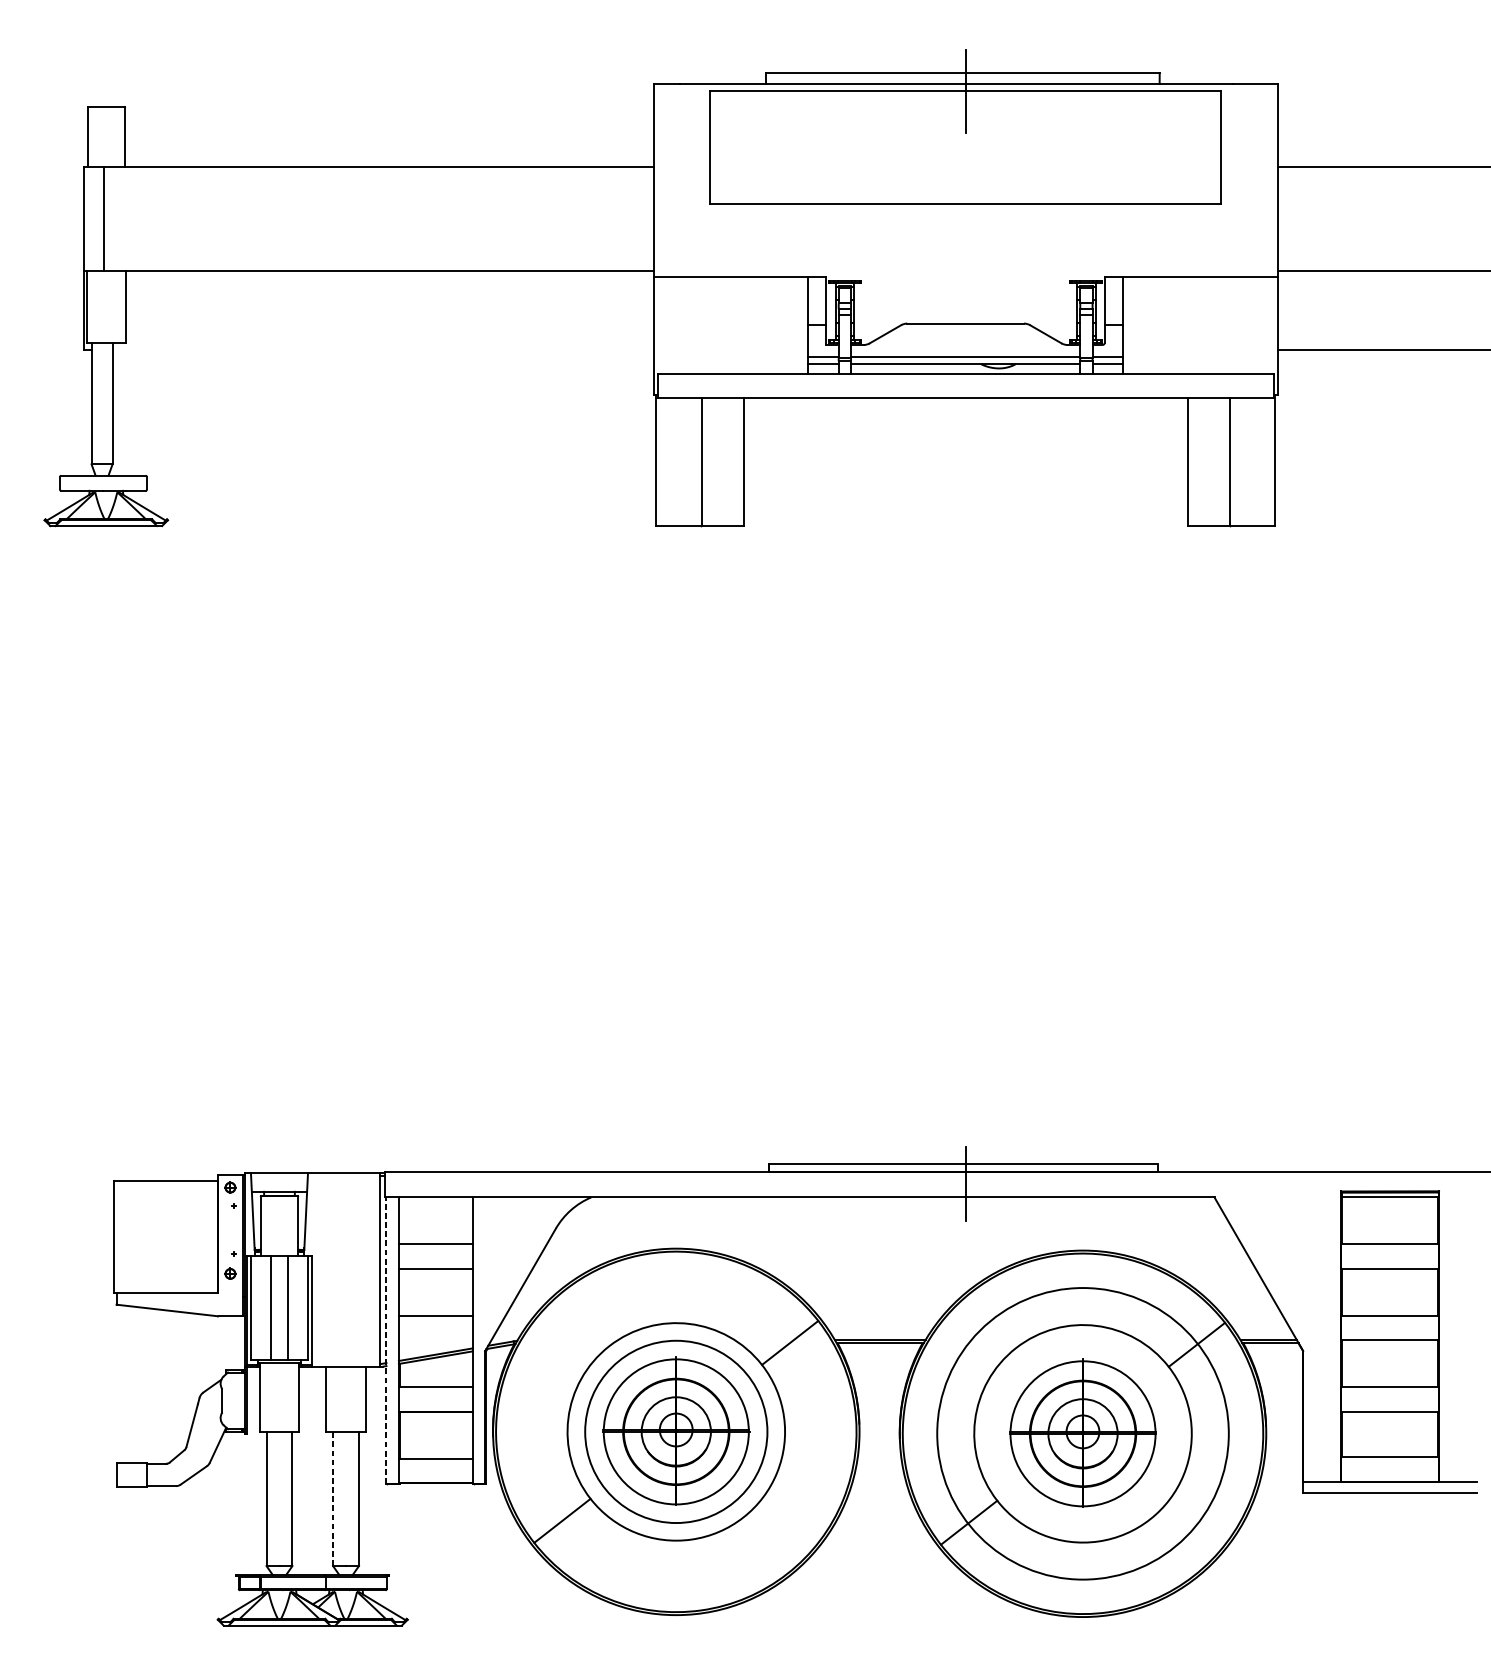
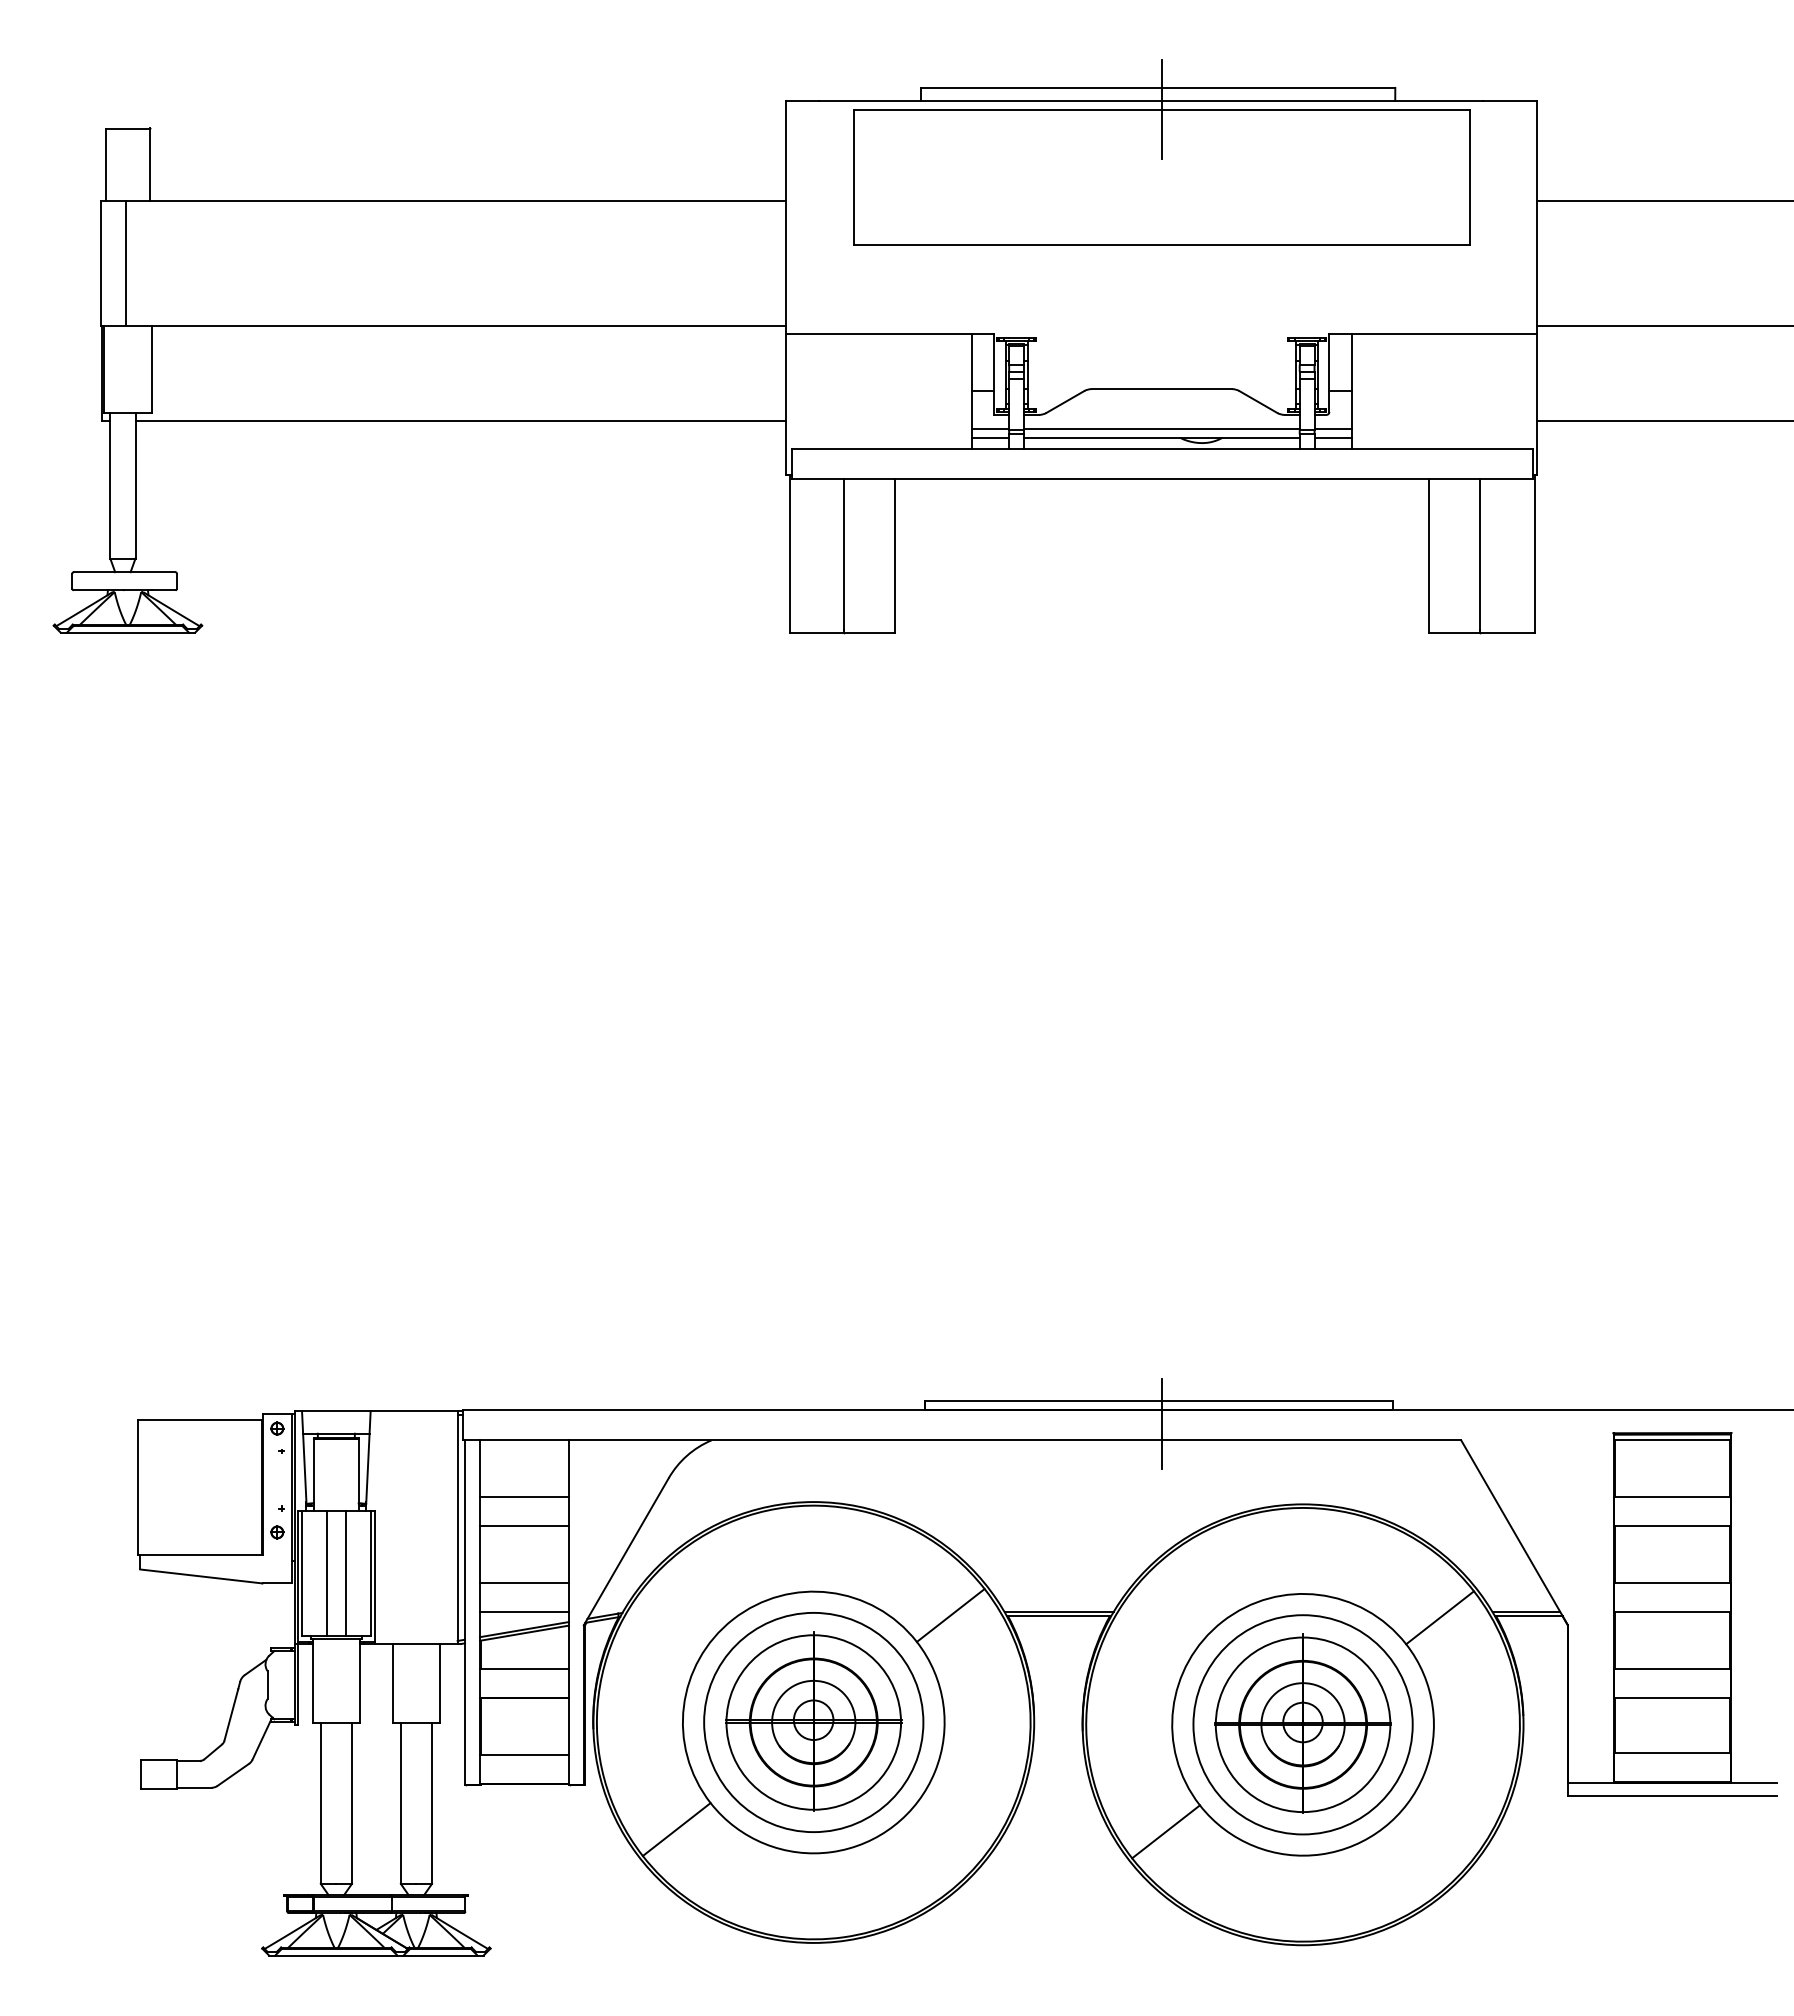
line: (382, 349) -> (460, 420), added
line: (386, 1340) -> (465, 1612), dashed -> solid
line: (435, 1340) -> (524, 1612), added
circle: (1082, 1433) -> (1302, 1724), size x0.62
line: (332, 1499) -> (400, 1803), dashed -> solid

